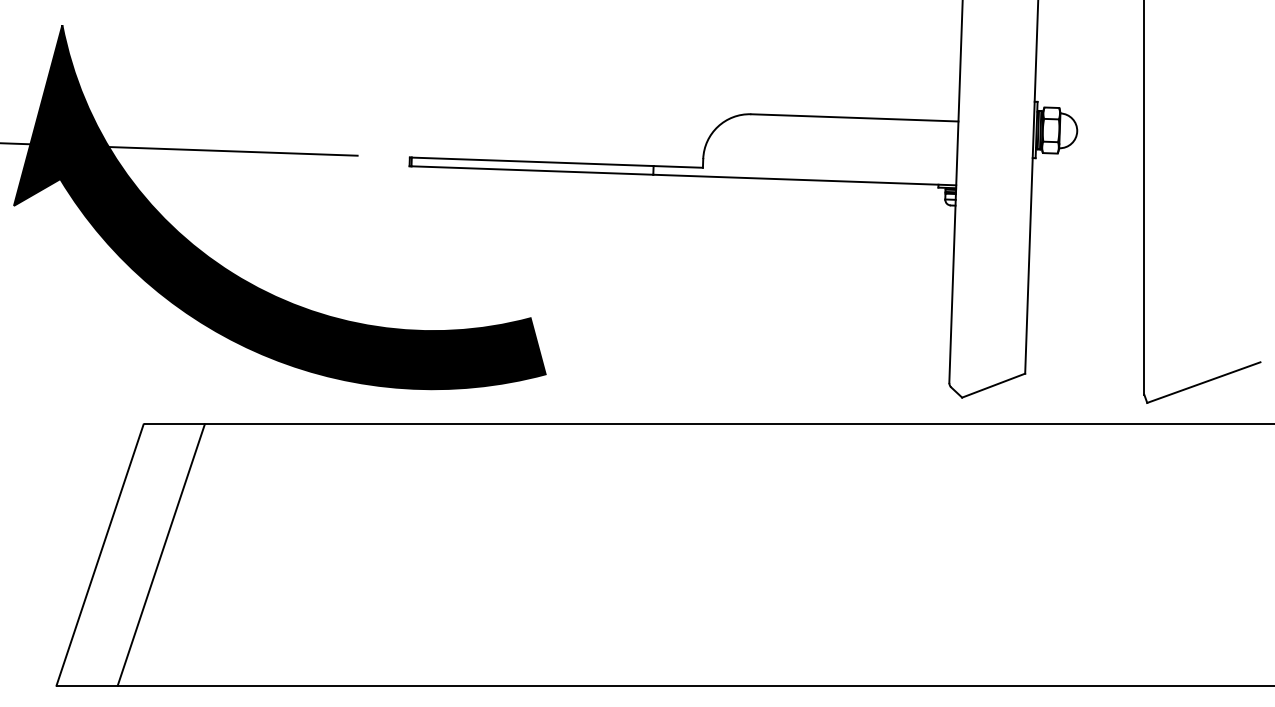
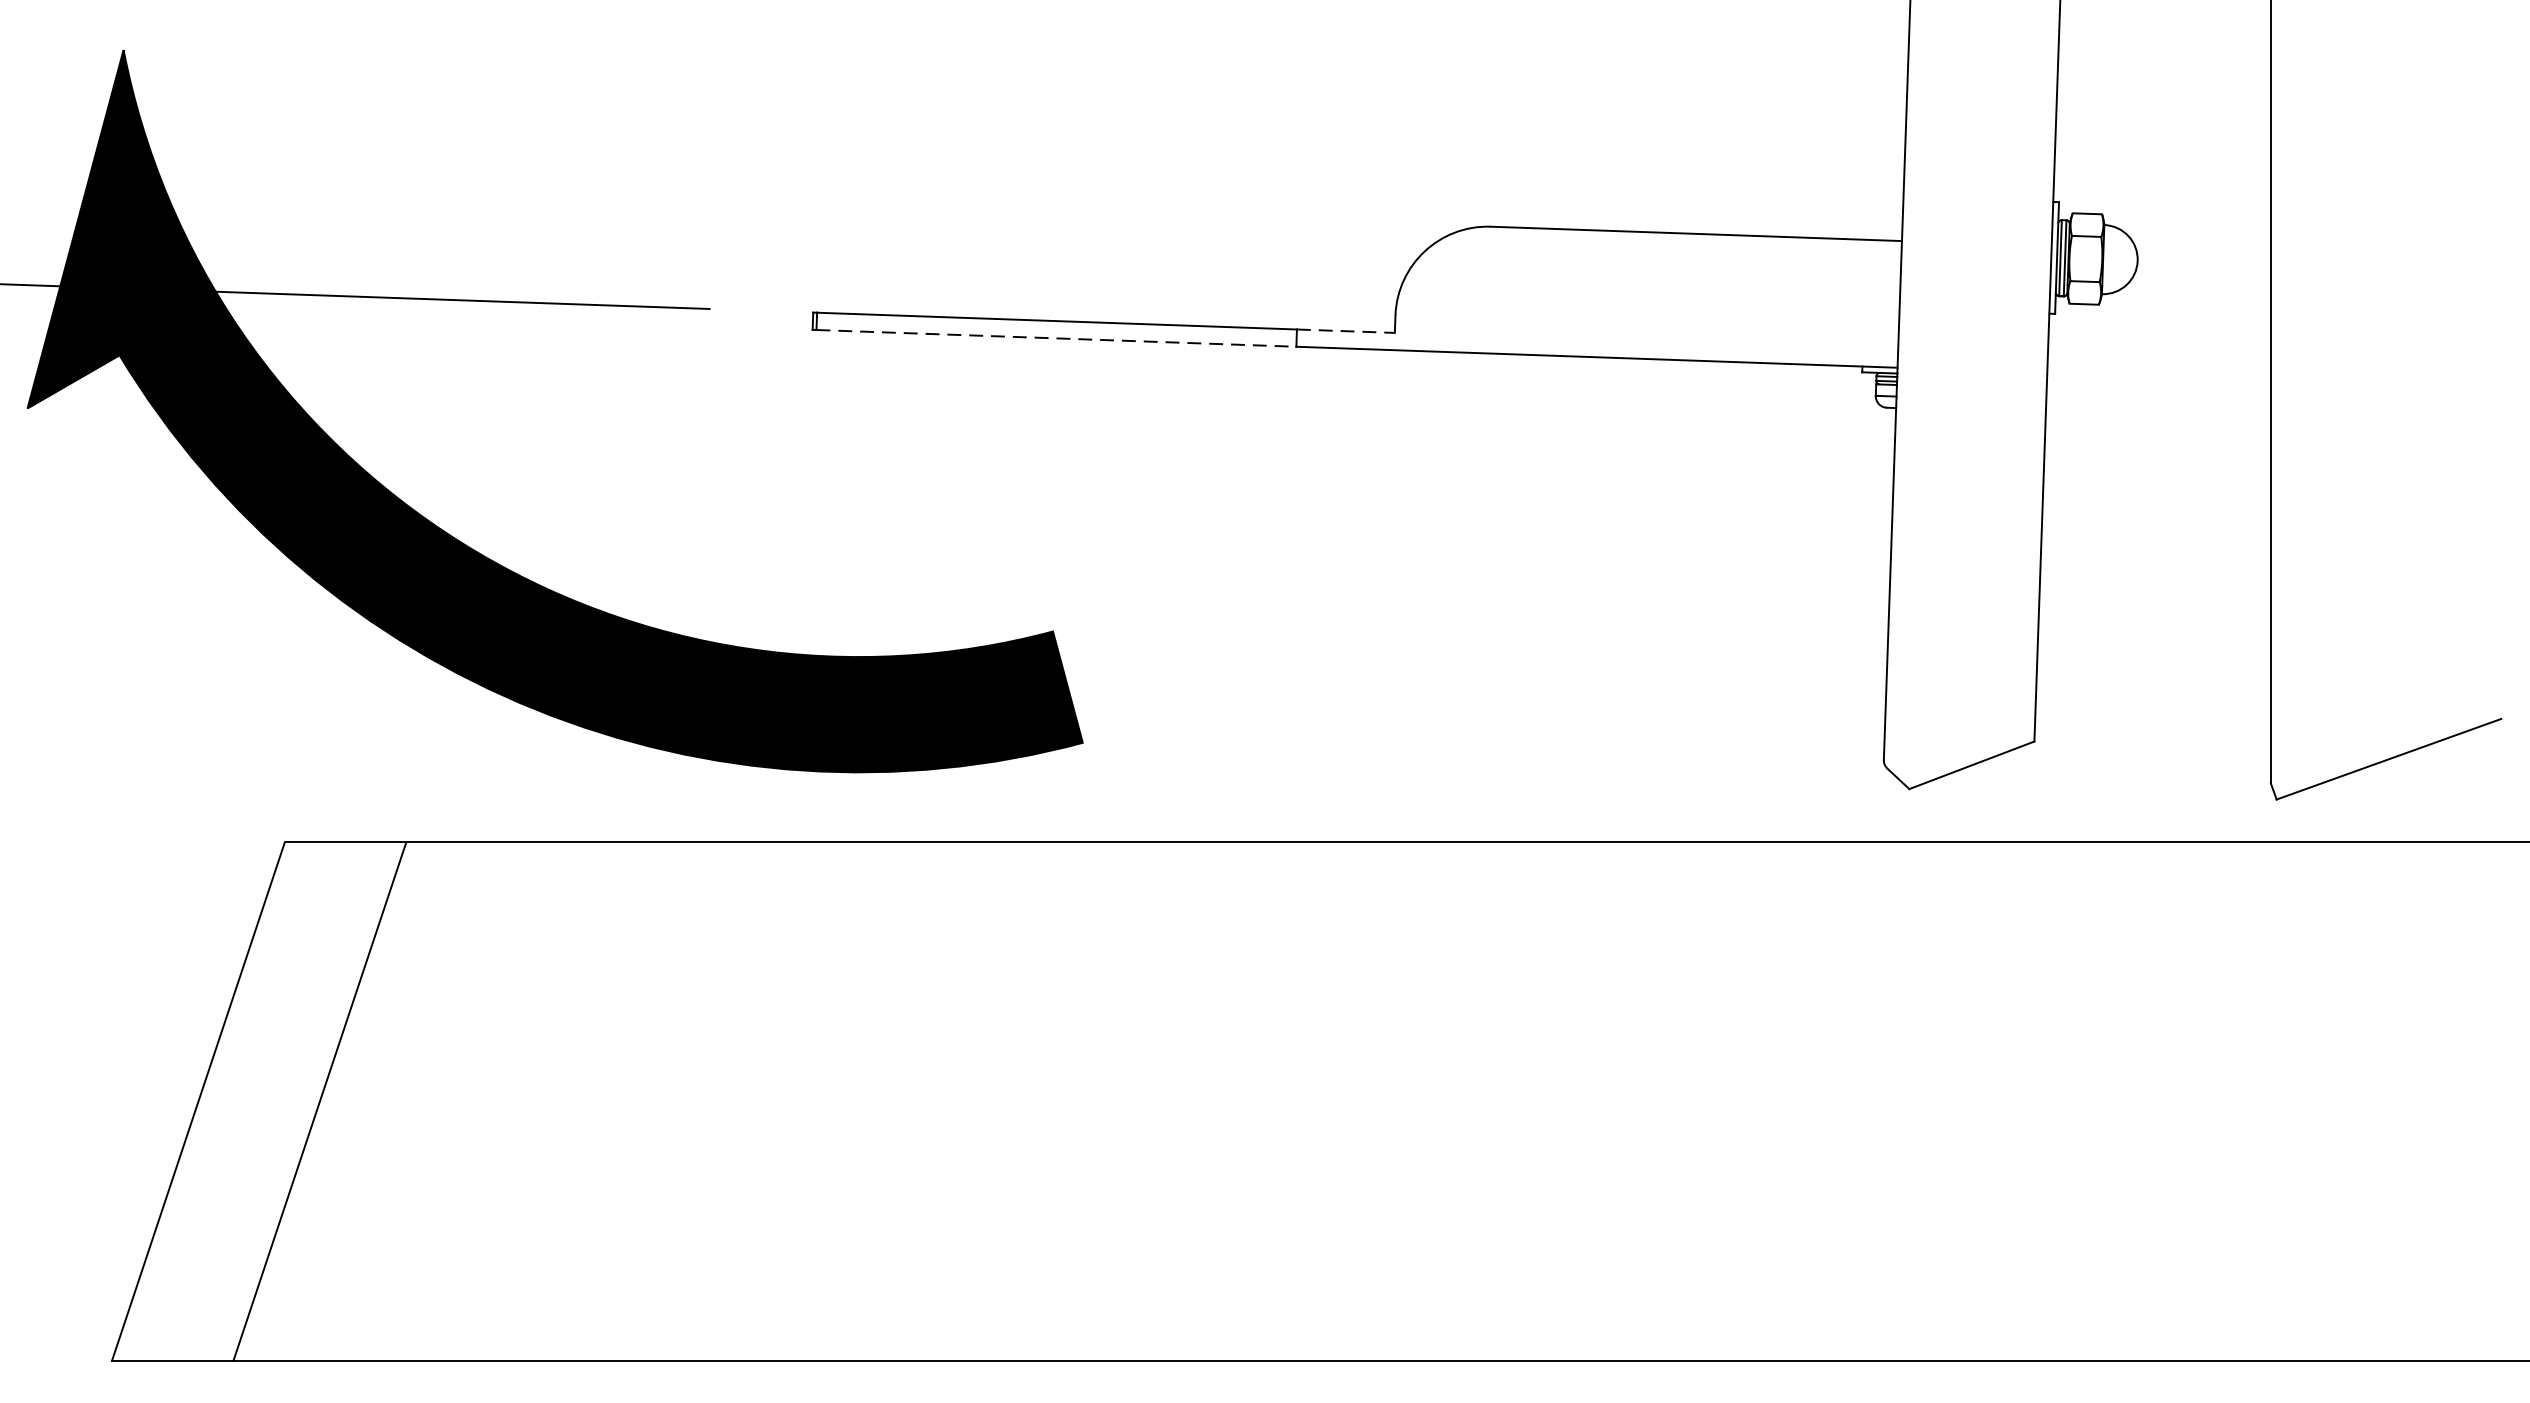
line: (678, 166) -> (1346, 330), solid -> dashed
line: (532, 170) -> (1056, 338), solid -> dashed

